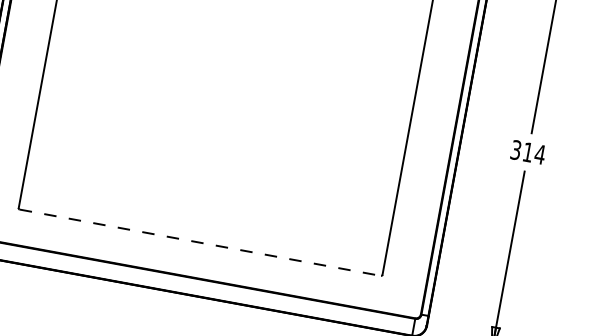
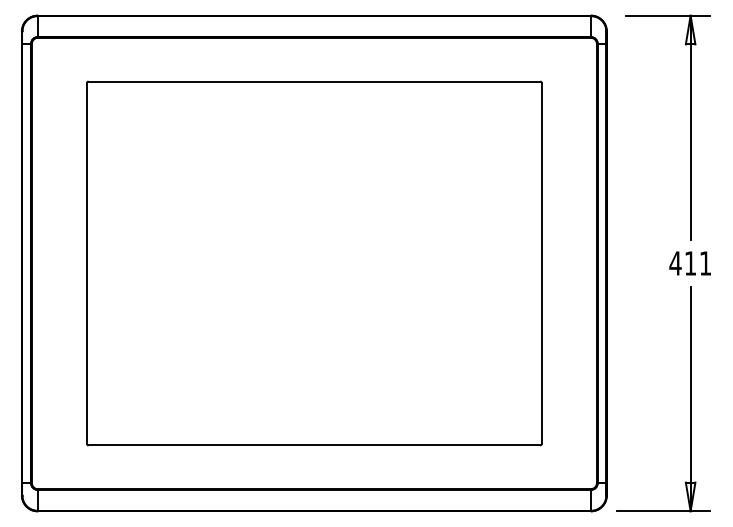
text: (528, 152) -> (690, 263), 314 -> 411
line: (200, 242) -> (314, 445), dashed -> solid

